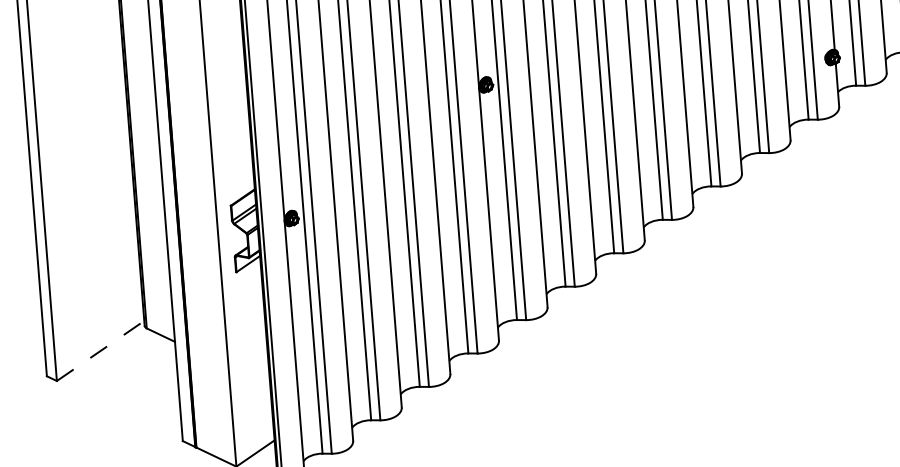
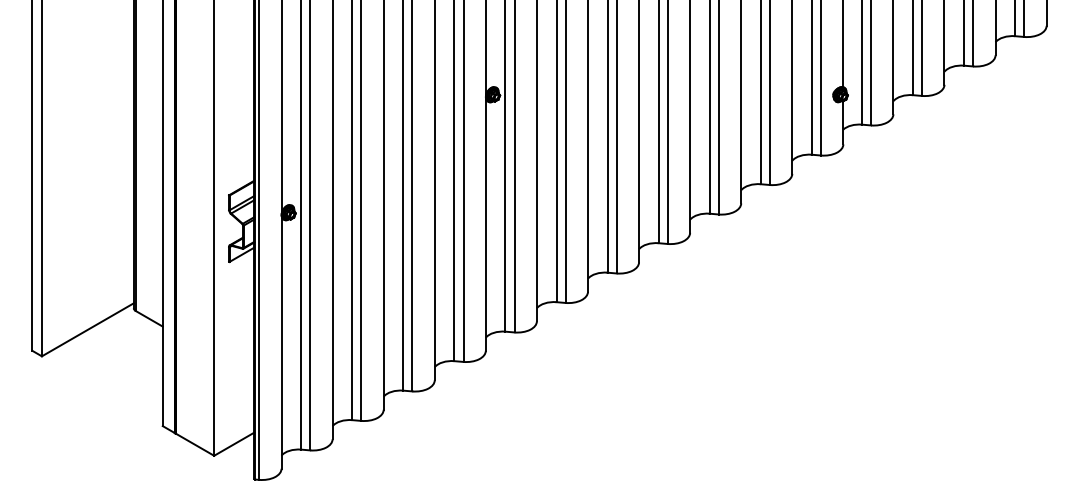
line: (101, 350) -> (88, 329), dashed -> solid

